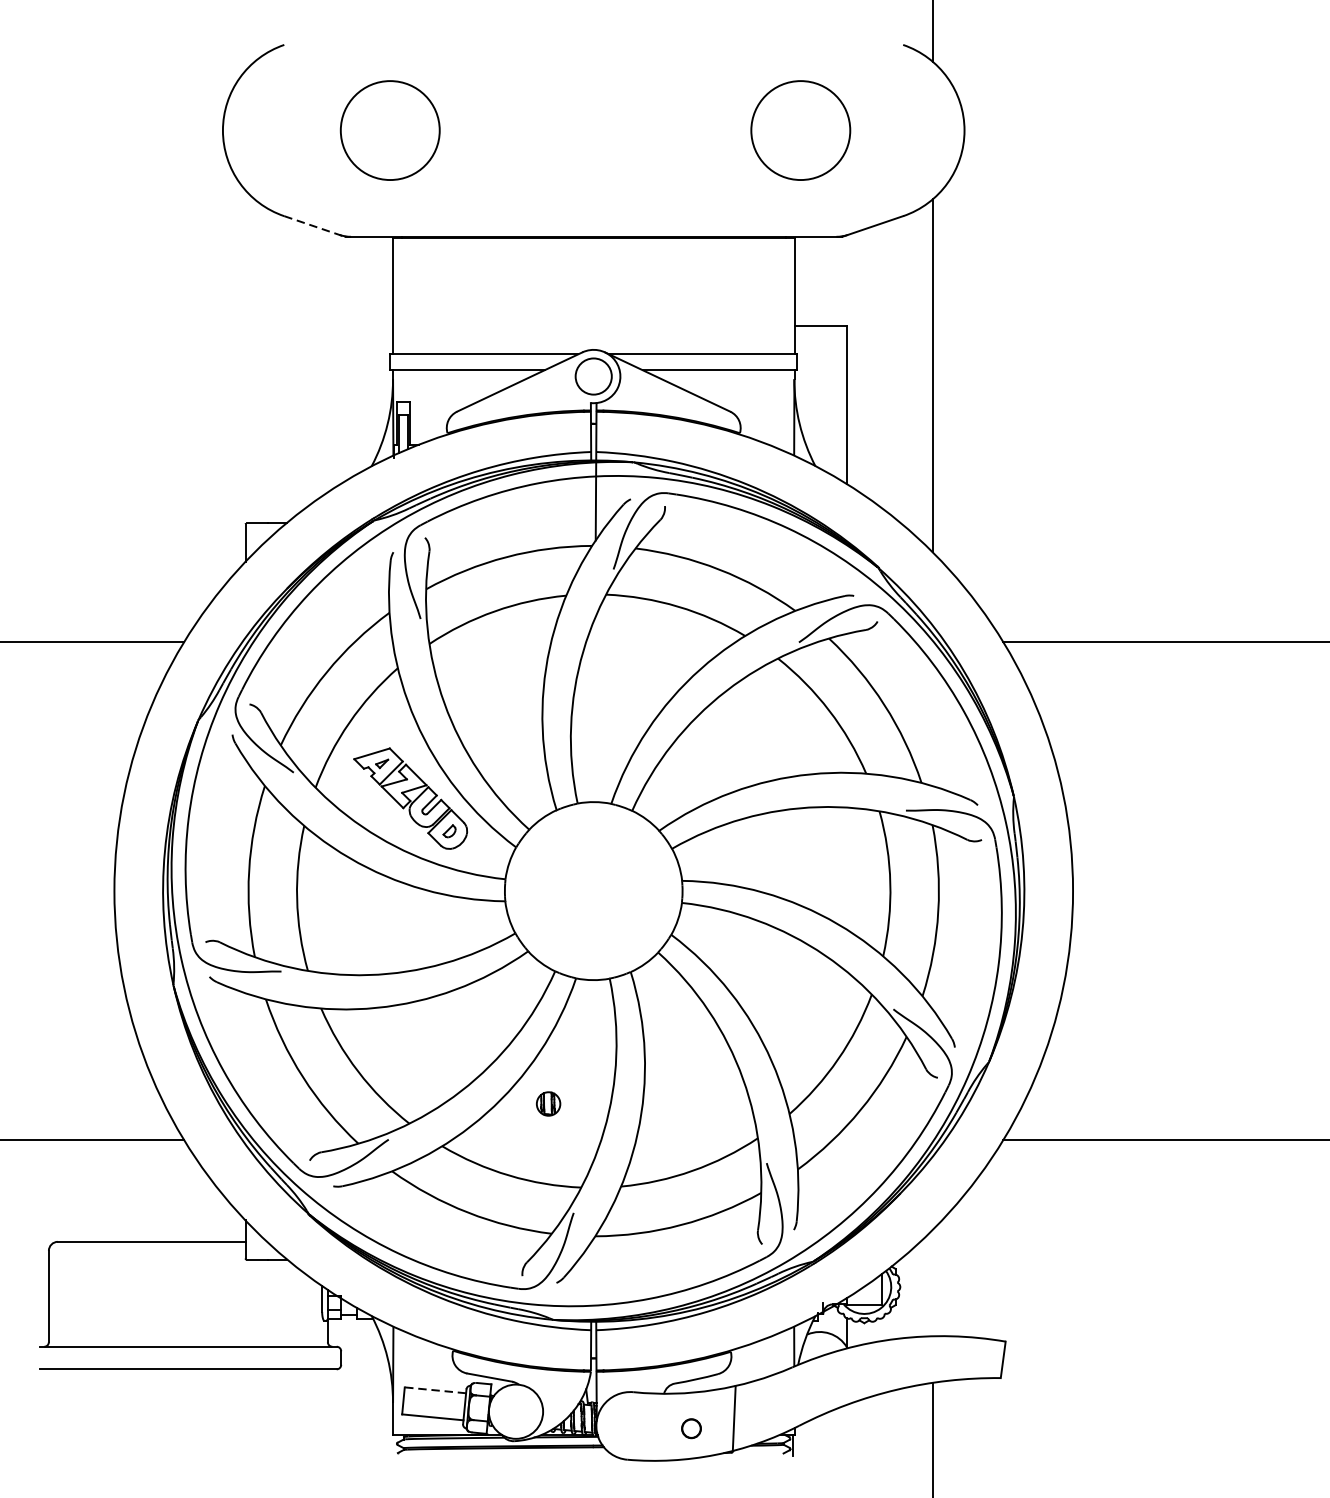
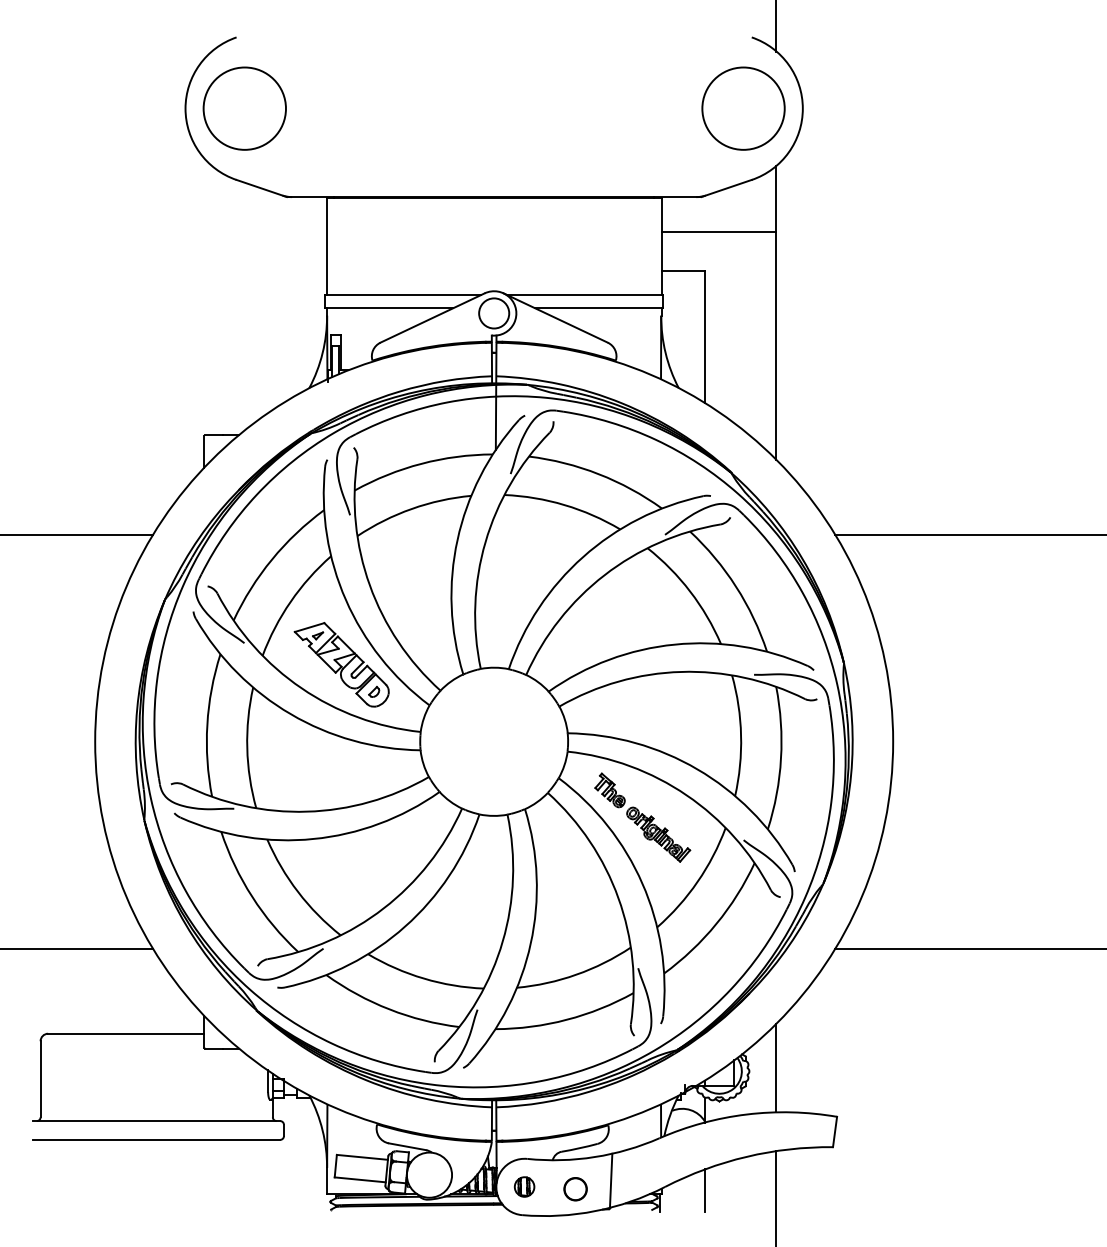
circle: (389, 130) -> (244, 108), moved
circle: (800, 130) -> (743, 108), moved
line: (315, 226) -> (262, 188), dashed -> solid
line: (863, 278) -> (718, 231), added
part: (771, 982) -> (642, 817), added
part: (548, 1103) -> (524, 1186), moved
line: (932, 1282) -> (776, 1067), added
line: (435, 1390) -> (362, 1157), dashed -> solid
circle: (691, 1428) -> (575, 1189), size x1.43
line: (846, 1430) -> (704, 1190), added

